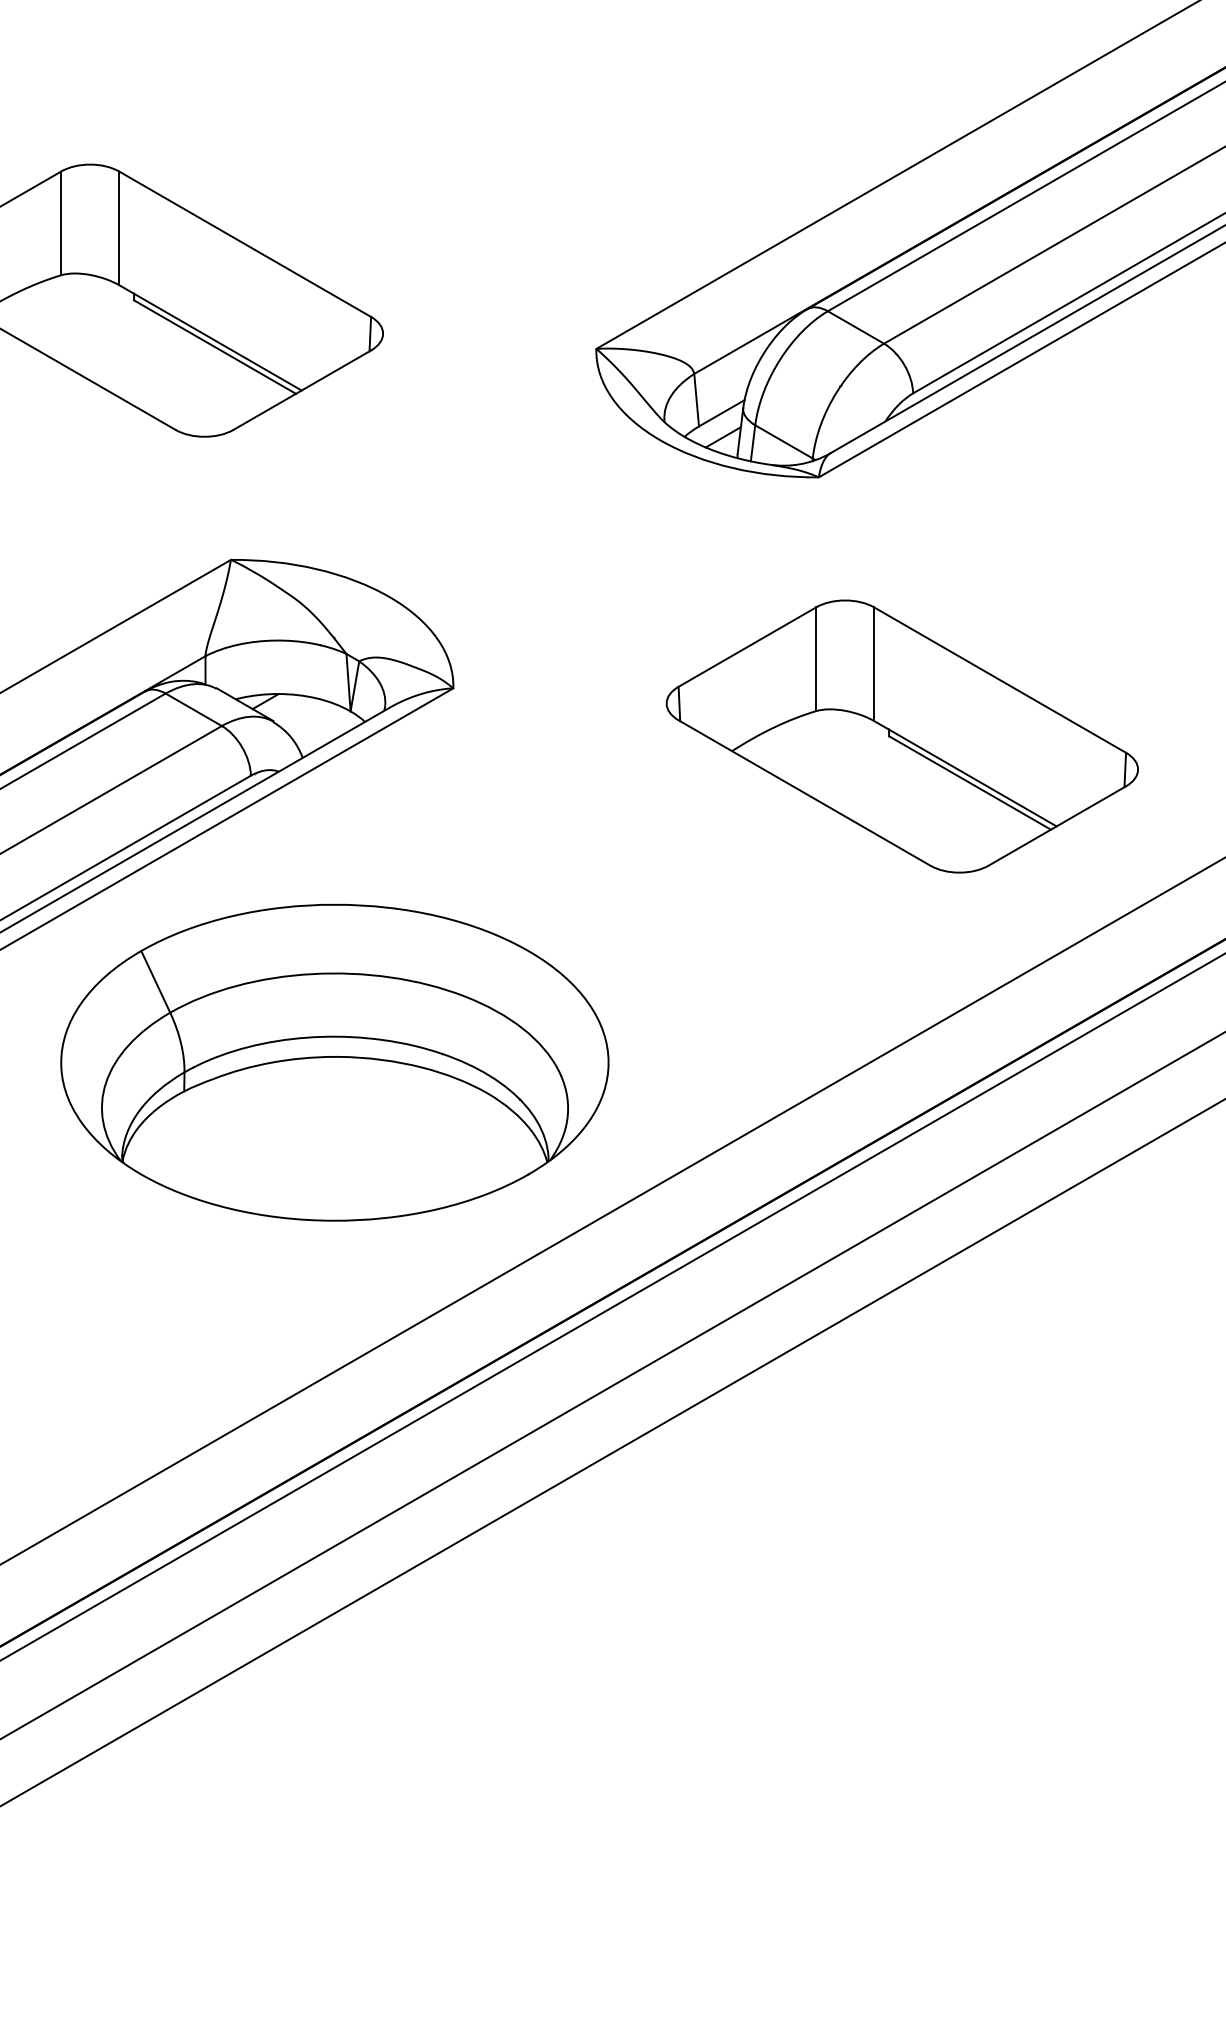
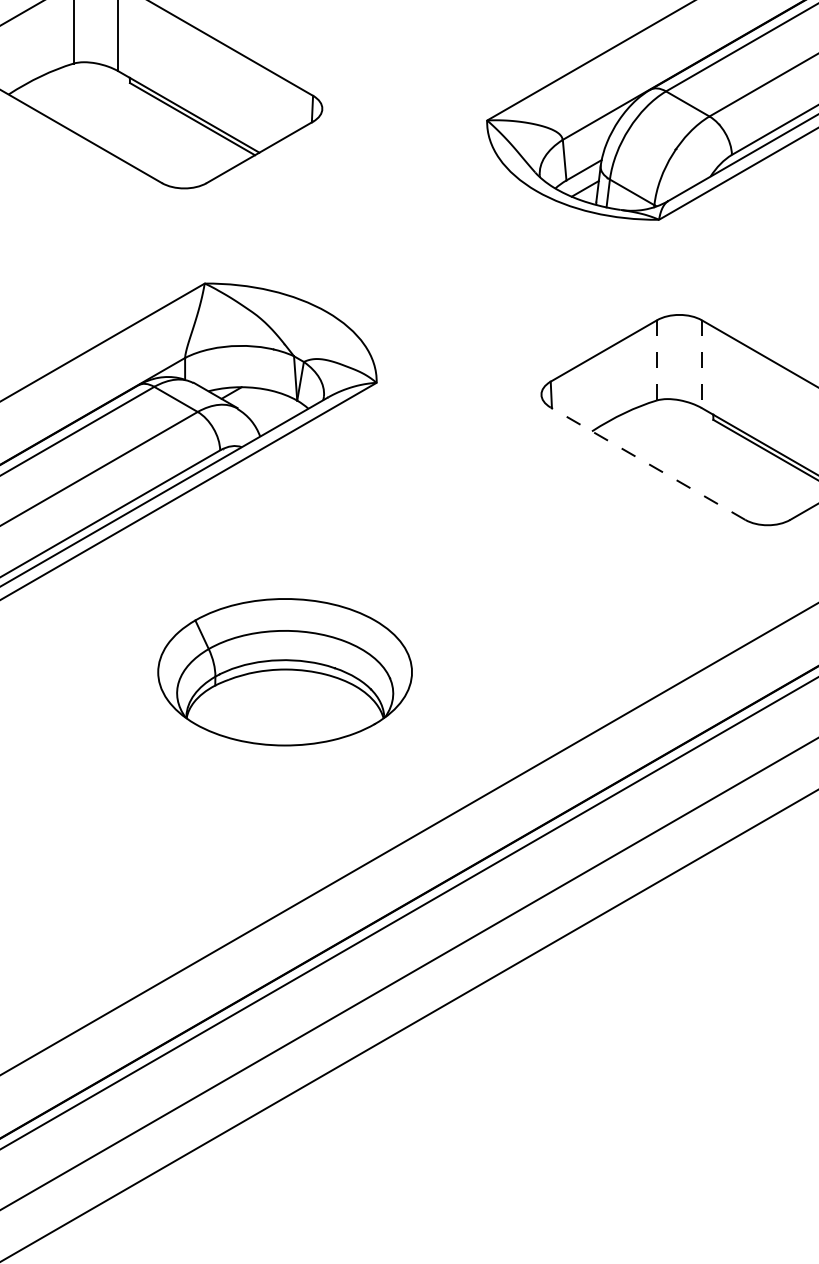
line: (816, 659) -> (657, 360), solid -> dashed
line: (874, 664) -> (702, 364), solid -> dashed
line: (804, 792) -> (648, 463), solid -> dashed
part: (334, 1062) -> (284, 671), size x0.6

